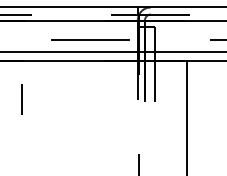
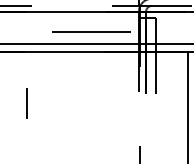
line: (21, 99) -> (26, 103), moved

